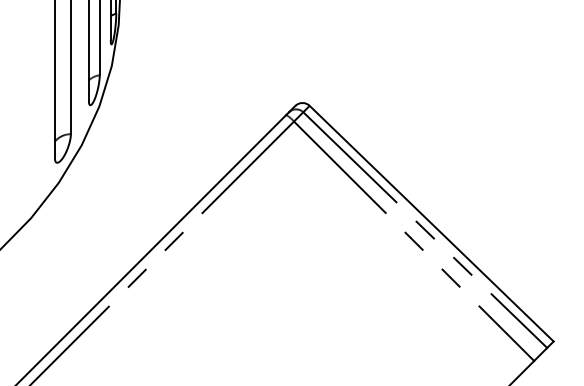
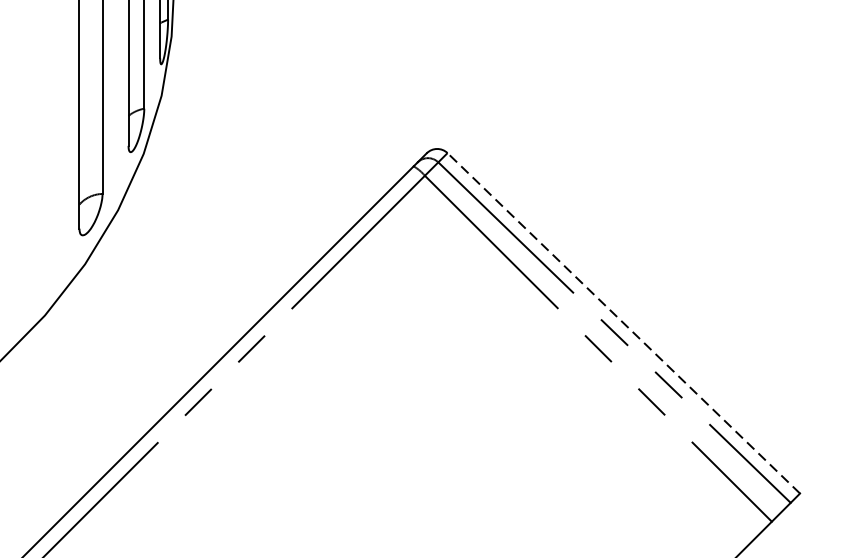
line: (431, 223) -> (623, 323), solid -> dashed

